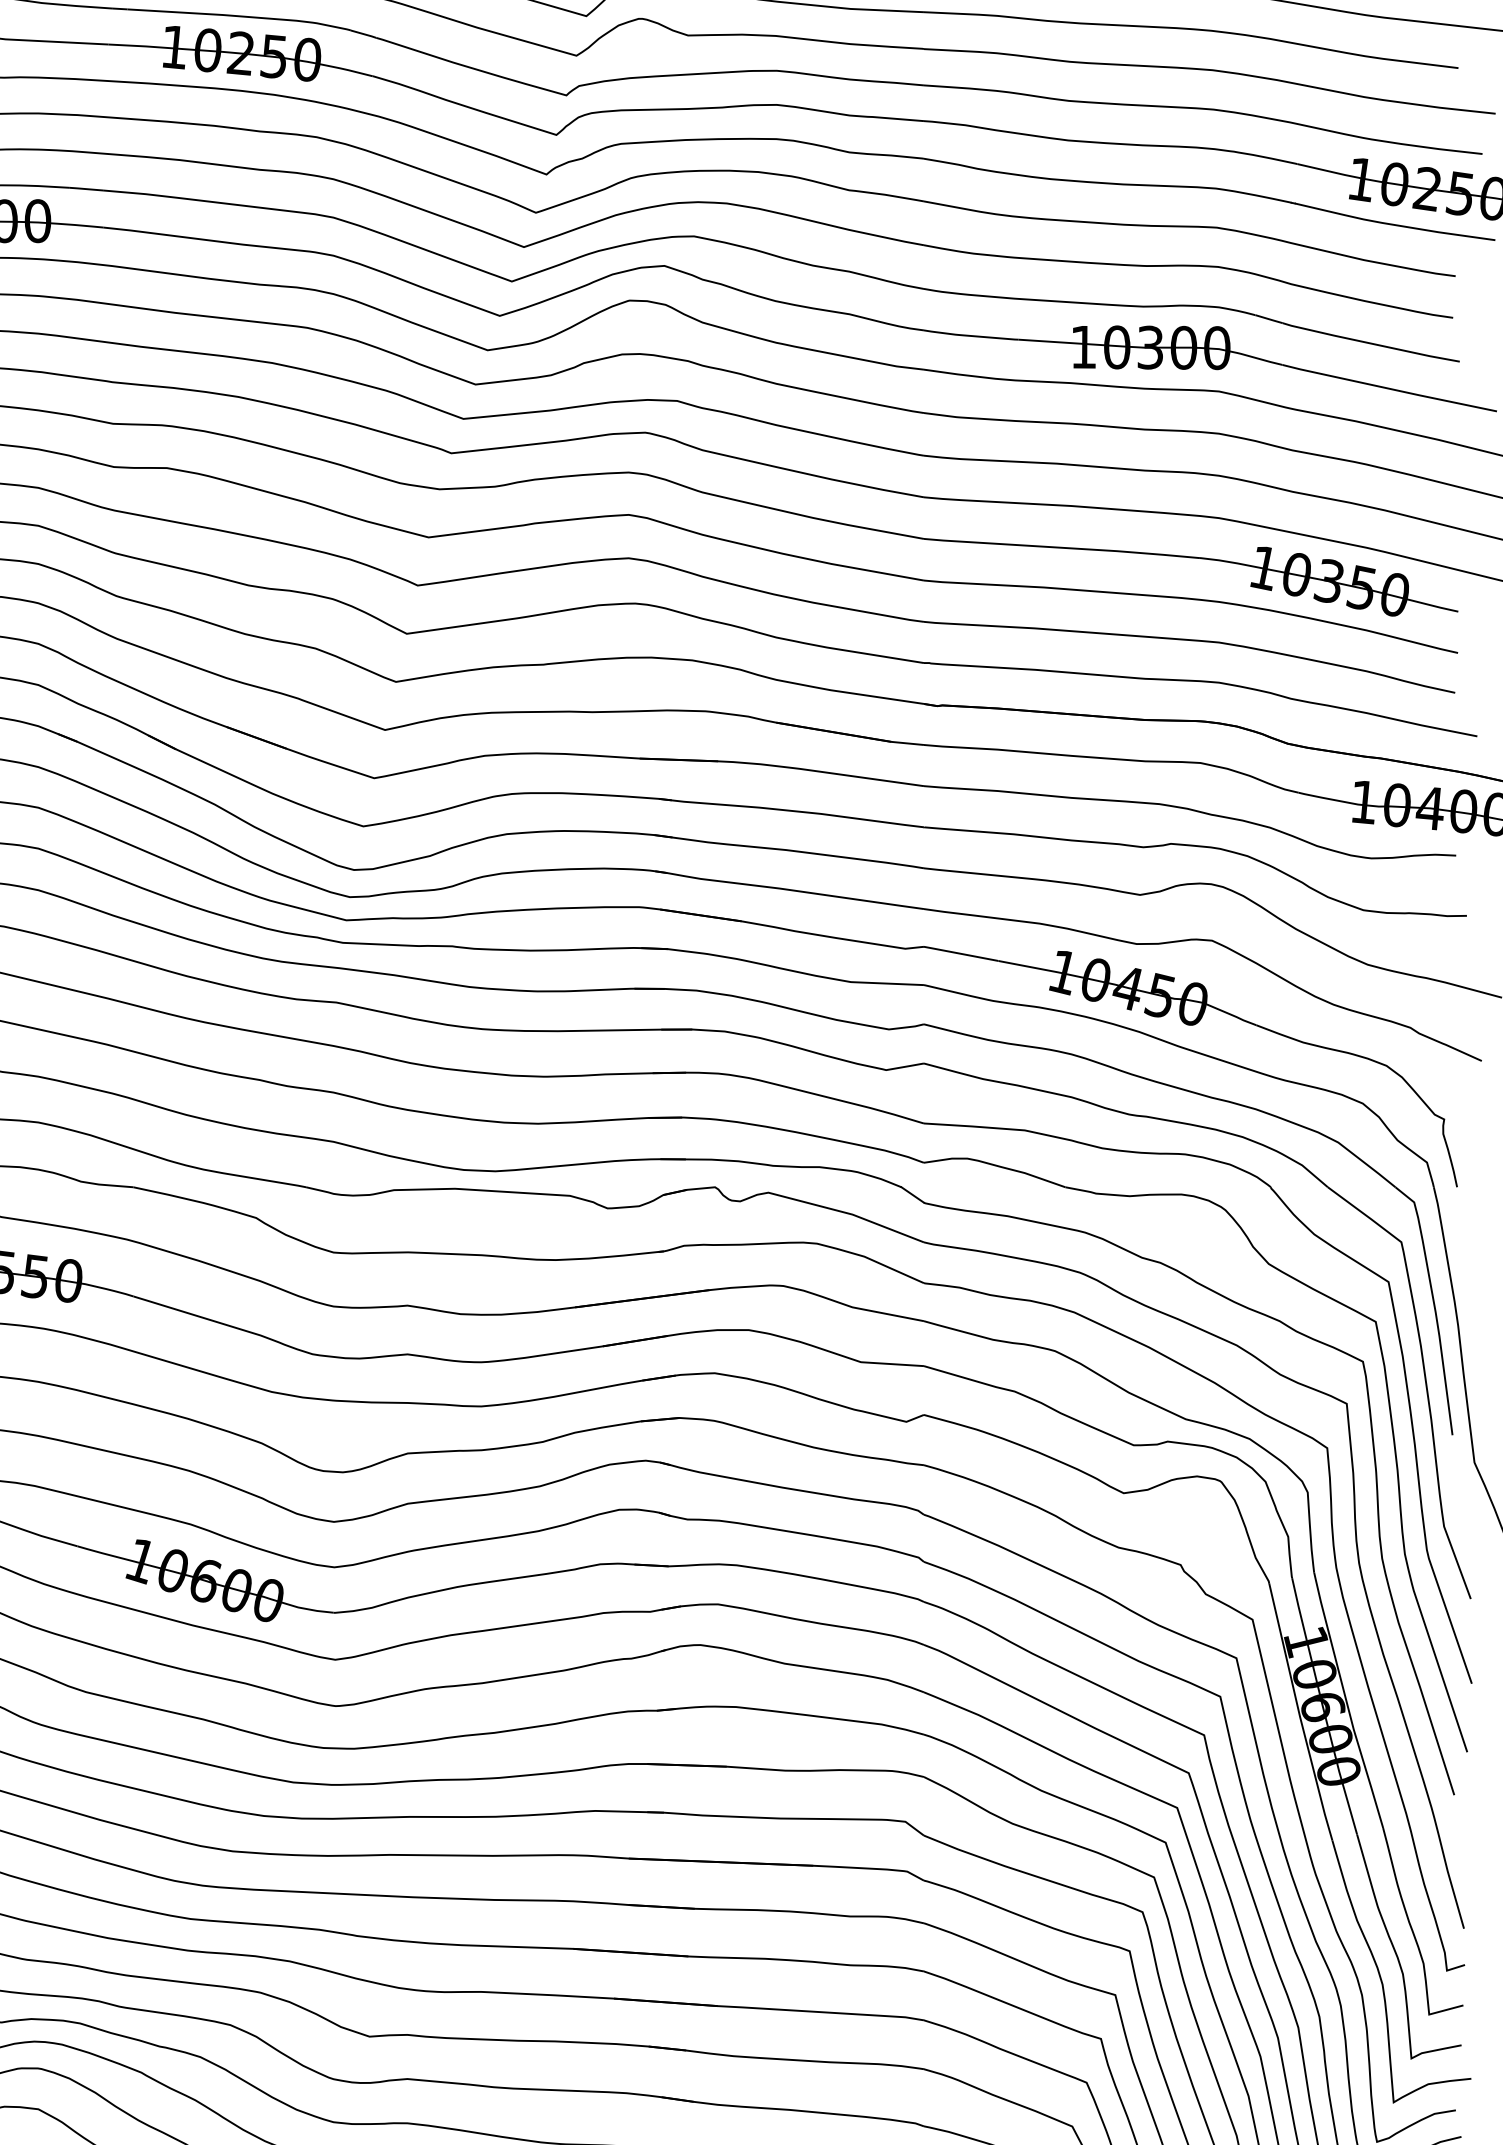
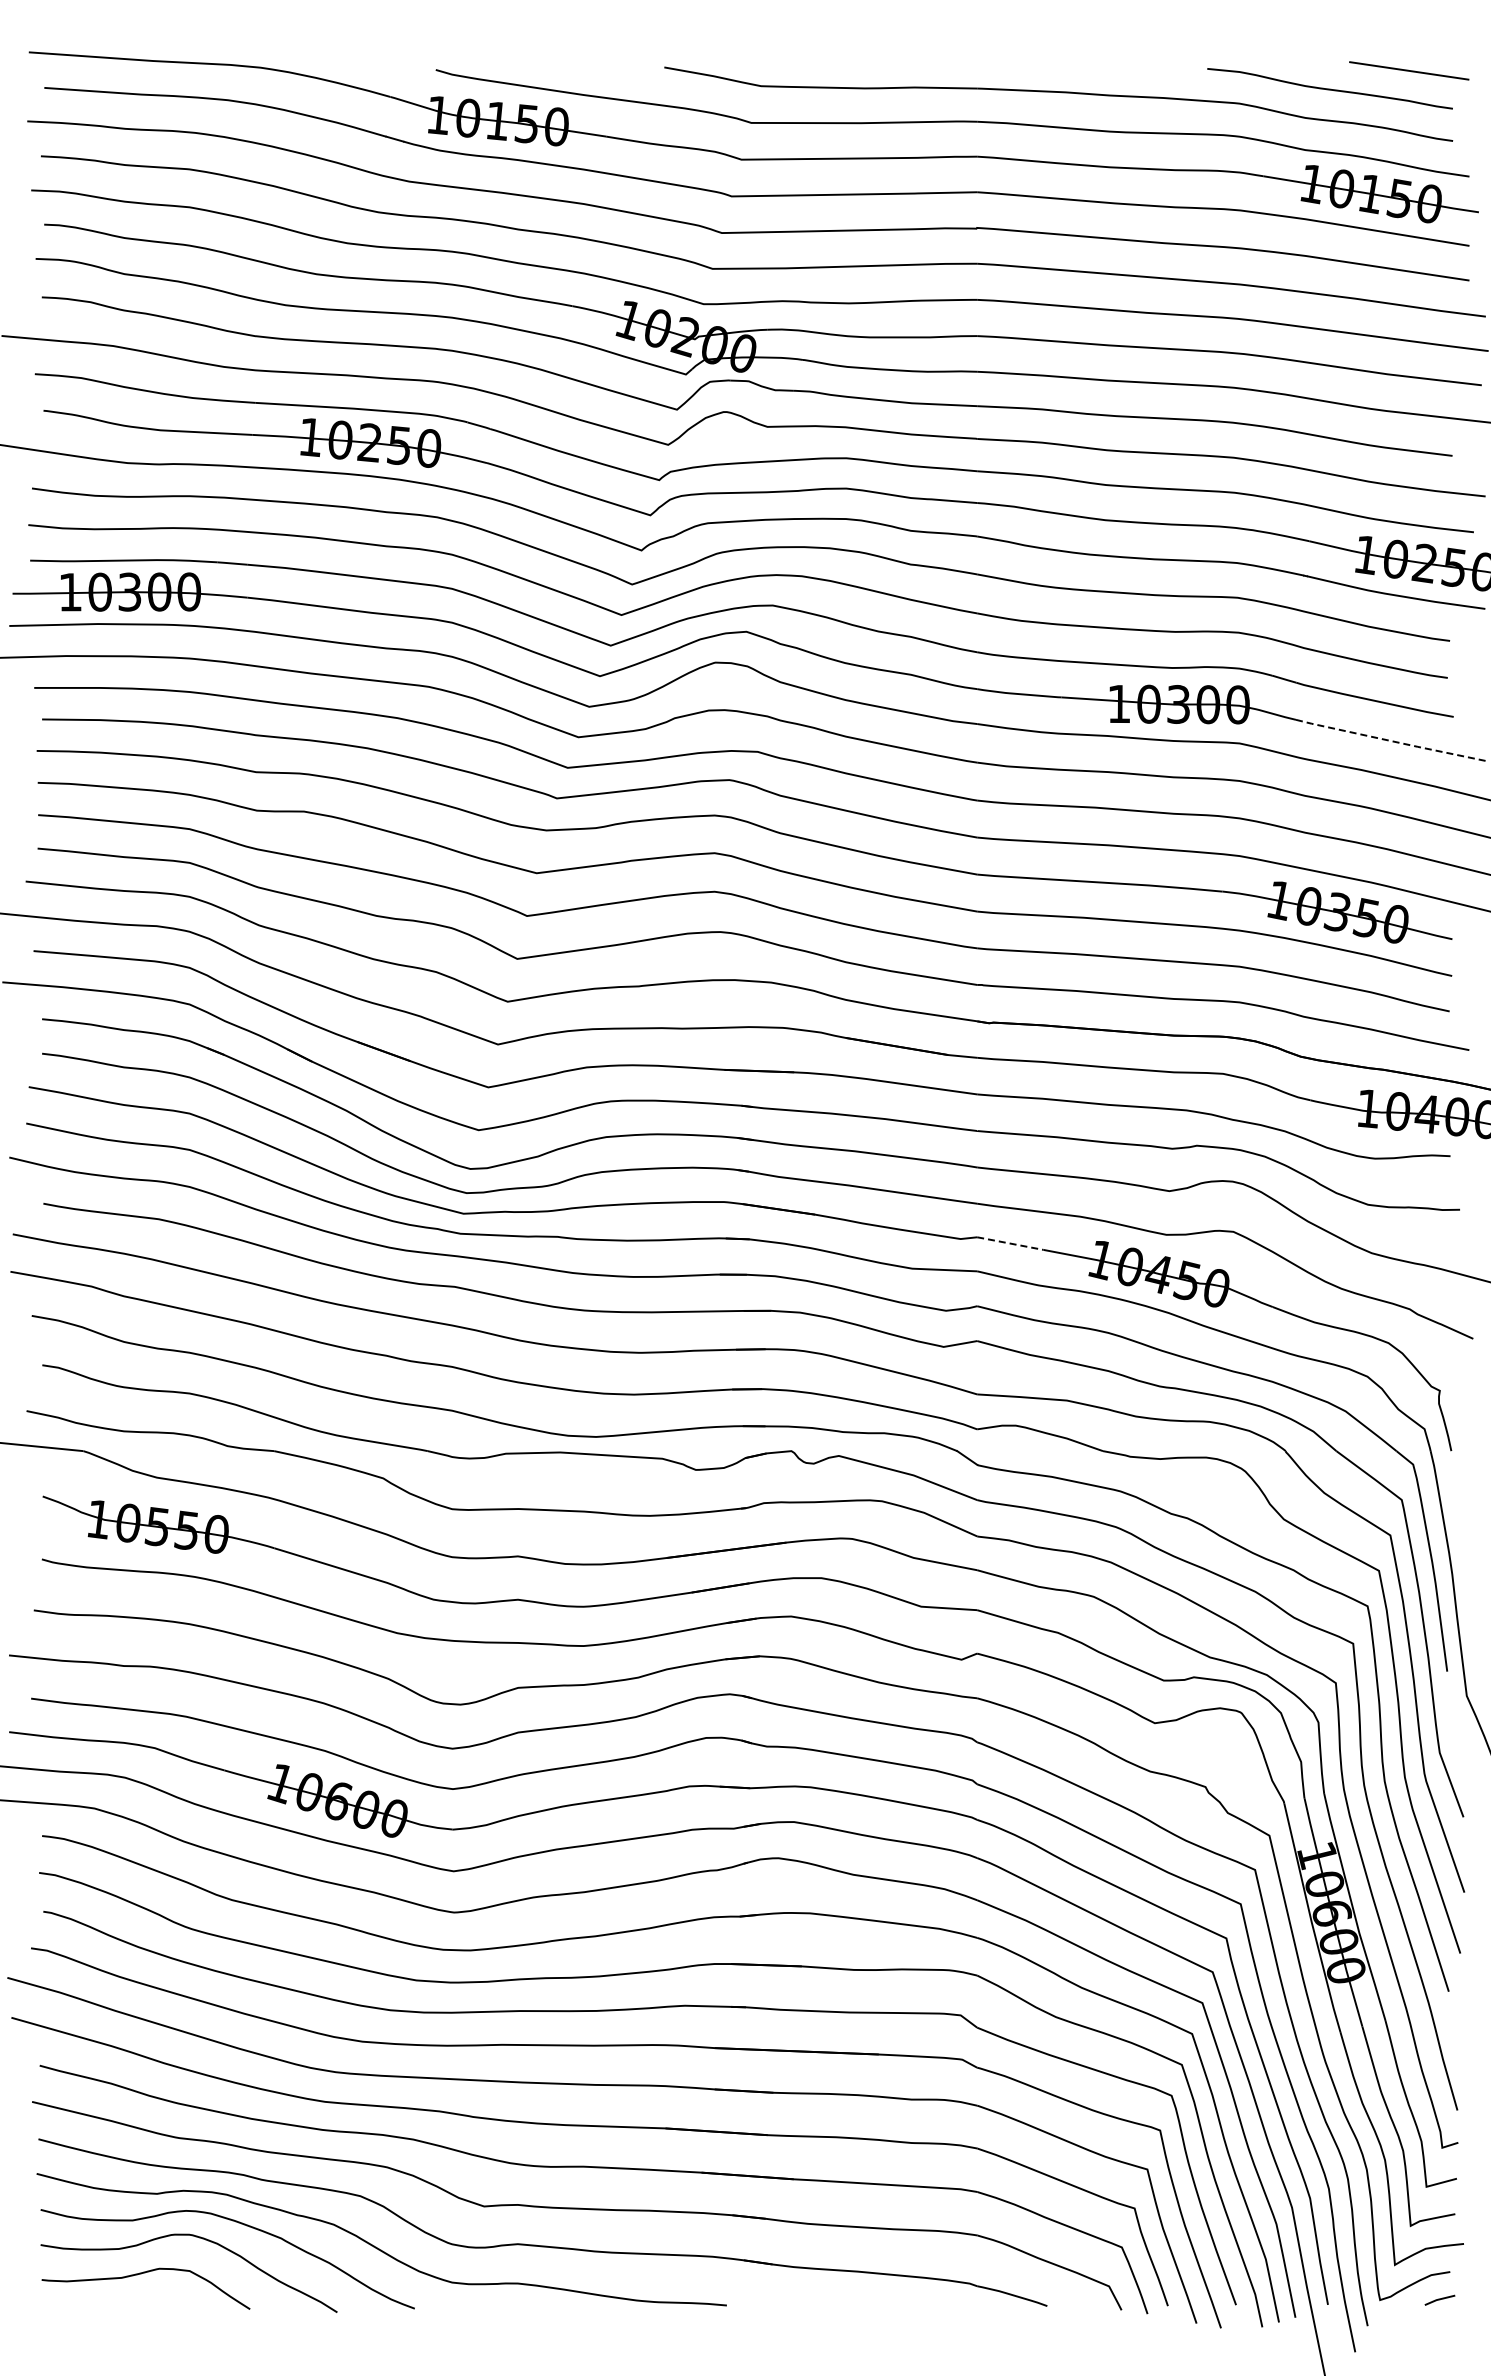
line: (1389, 389) -> (1391, 741), solid -> dashed
line: (960, 953) -> (1009, 1243), solid -> dashed

